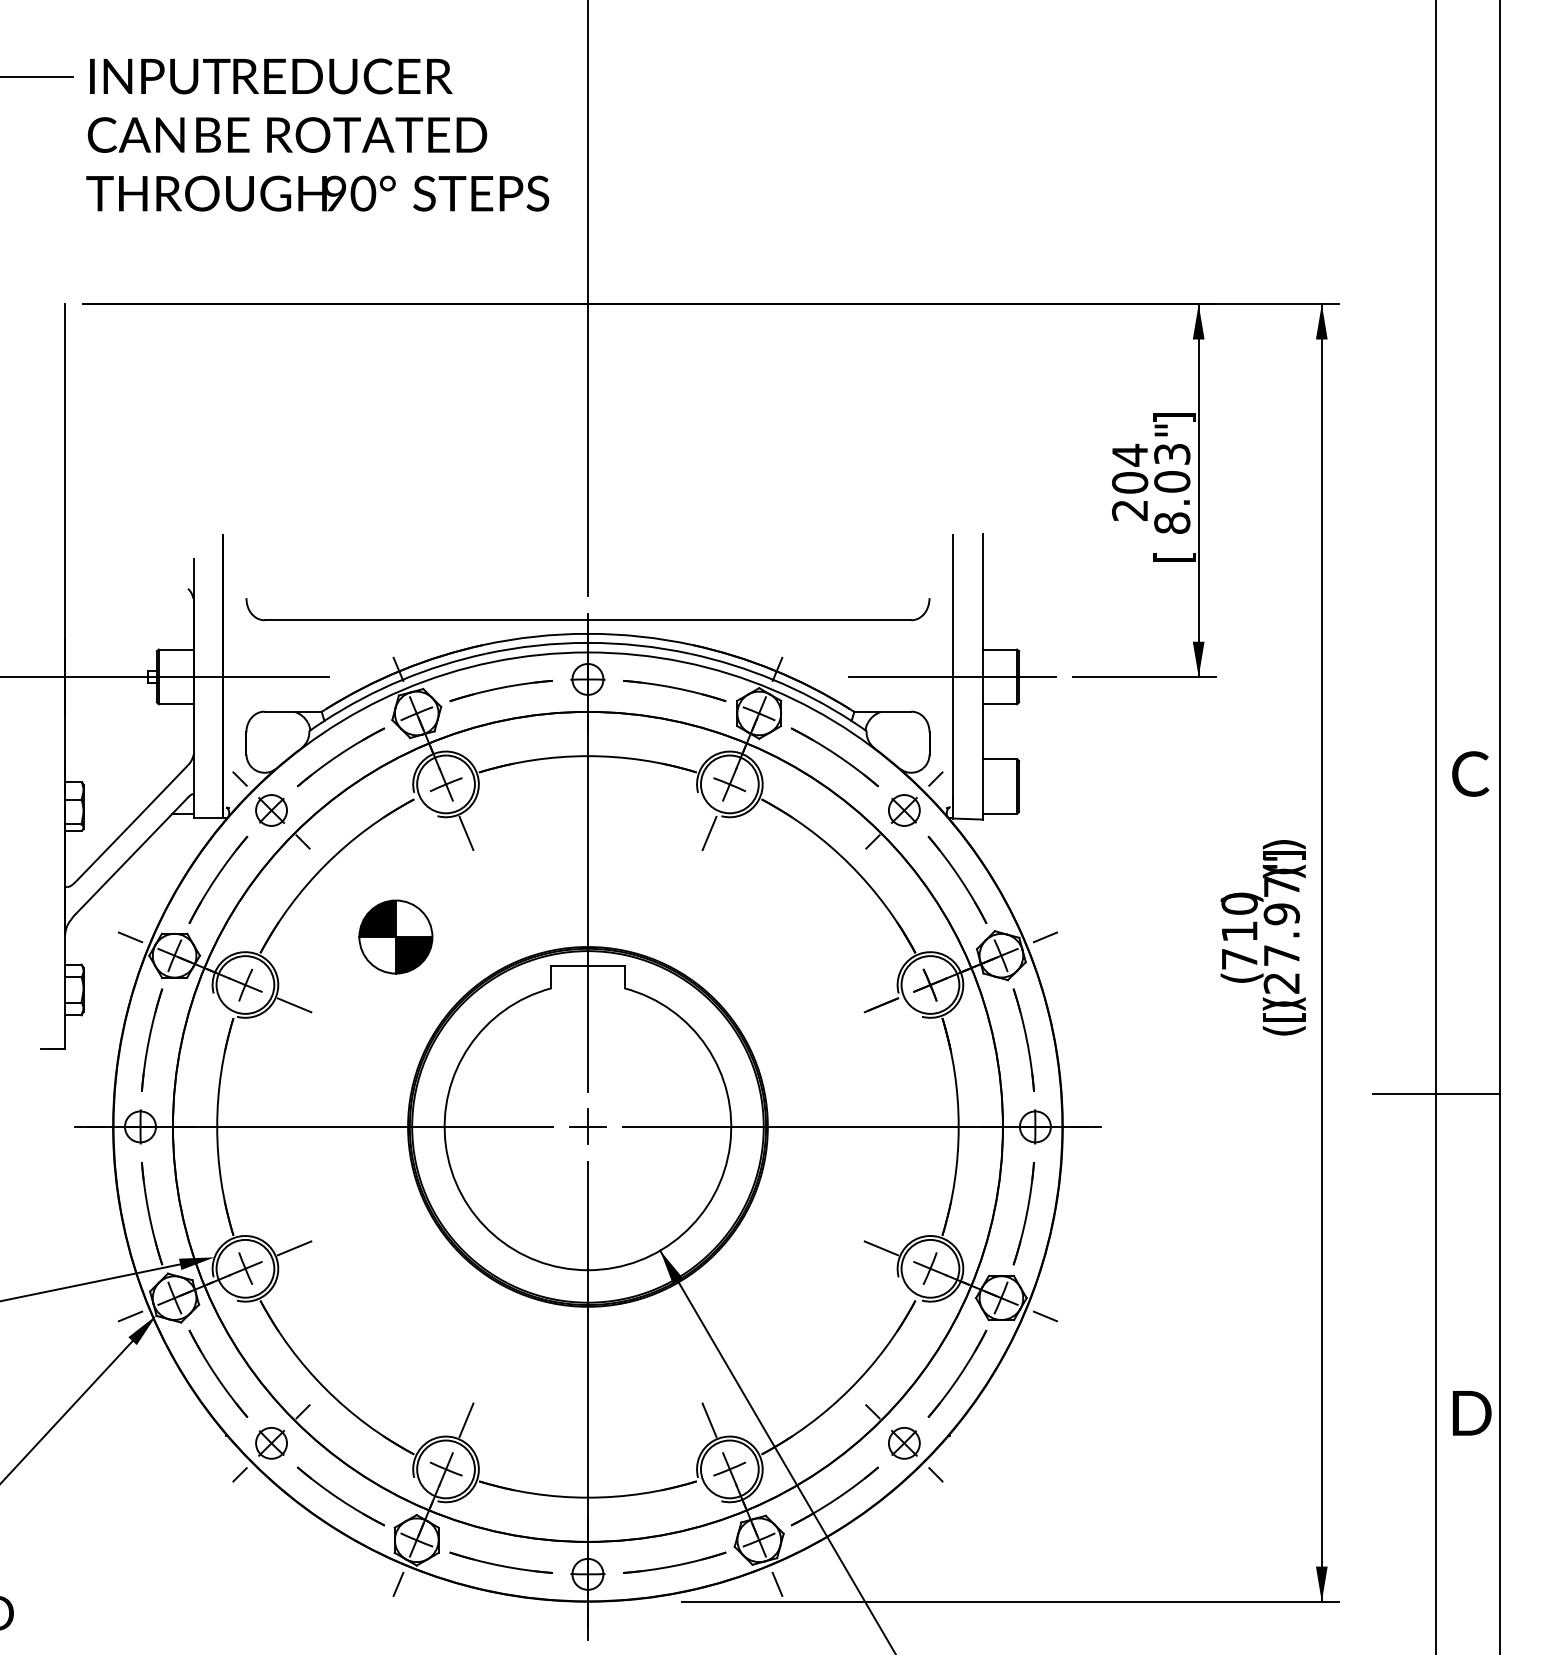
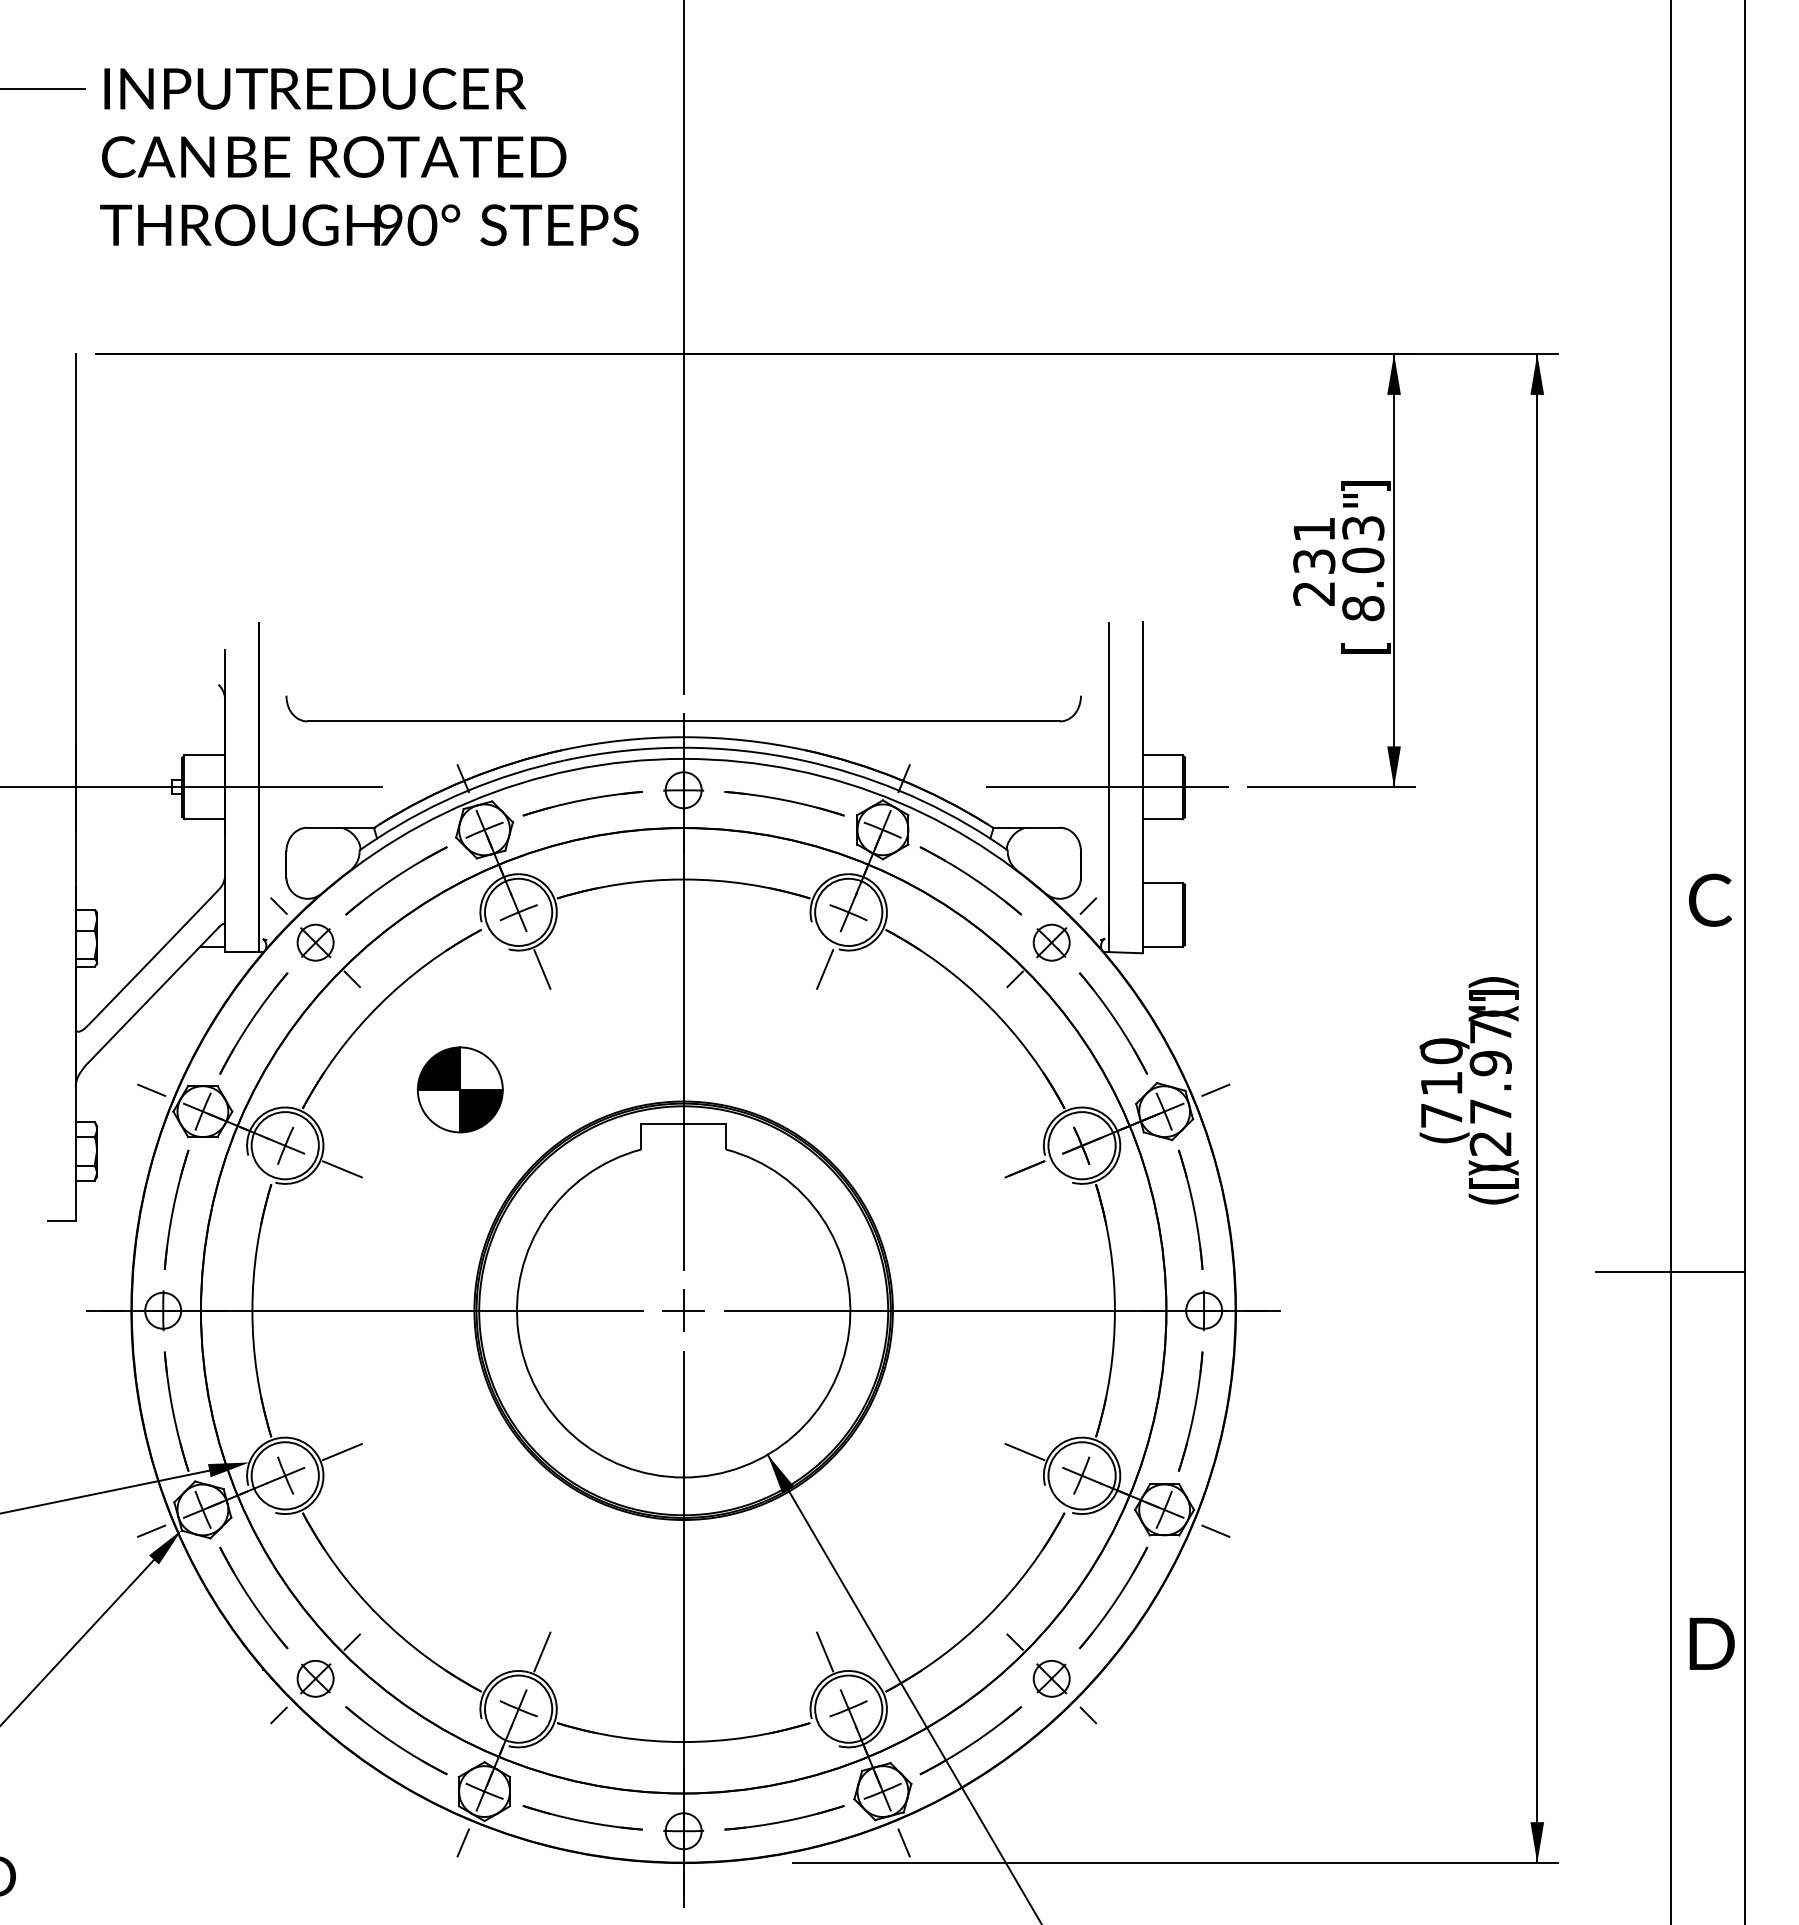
text: (1130, 469) -> (1314, 545), 204 -> 231

